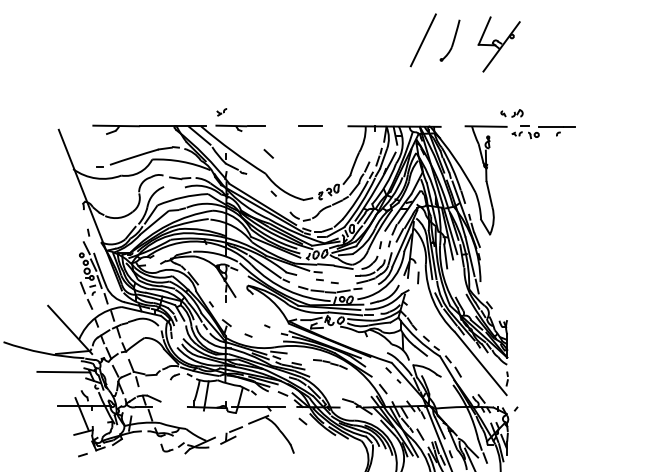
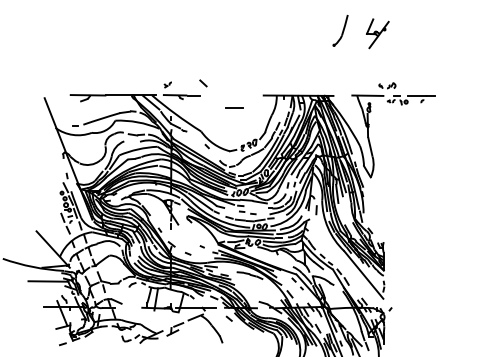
line: (422, 40) -> (319, 30), removed
part: (498, 44) -> (377, 33), size x0.7
line: (309, 126) -> (234, 107), moved
line: (268, 154) -> (203, 83), moved

